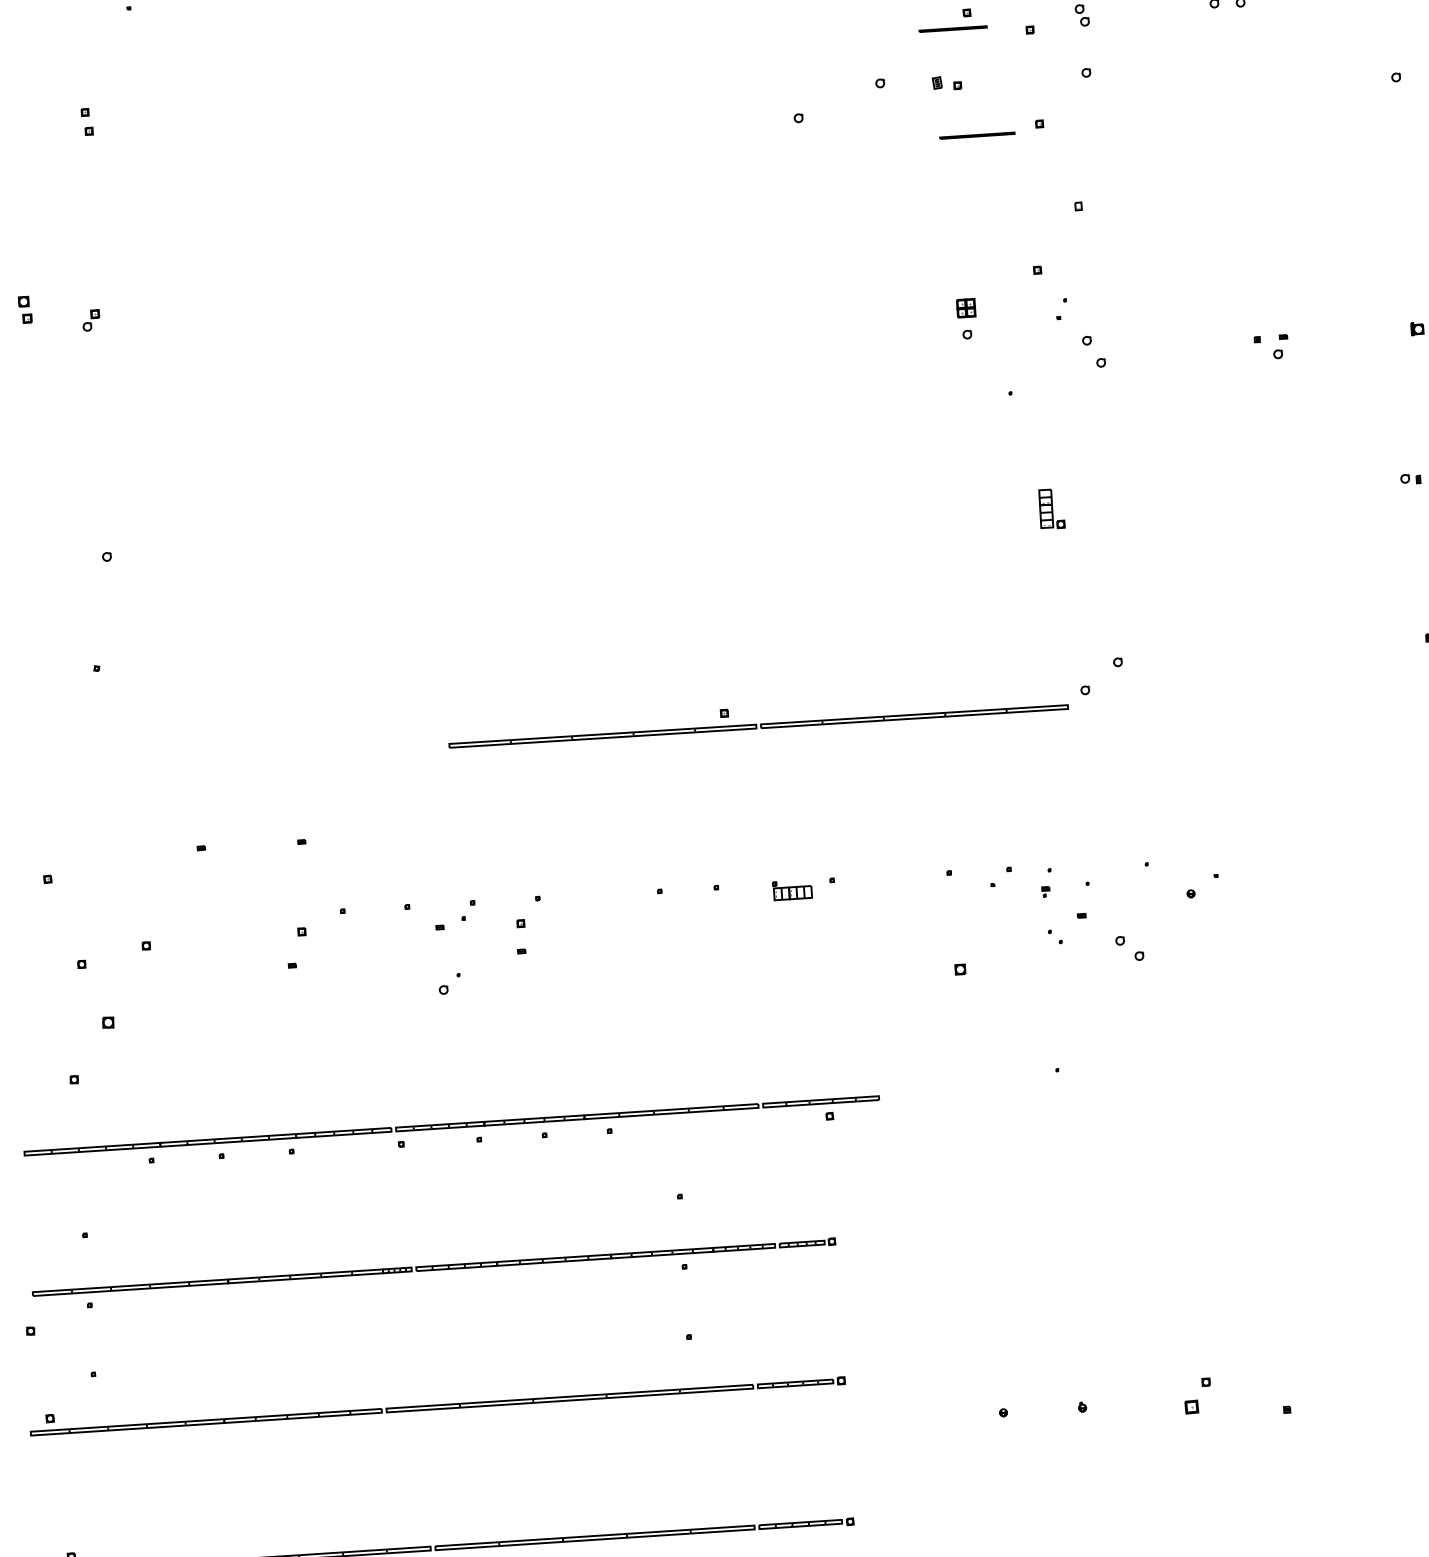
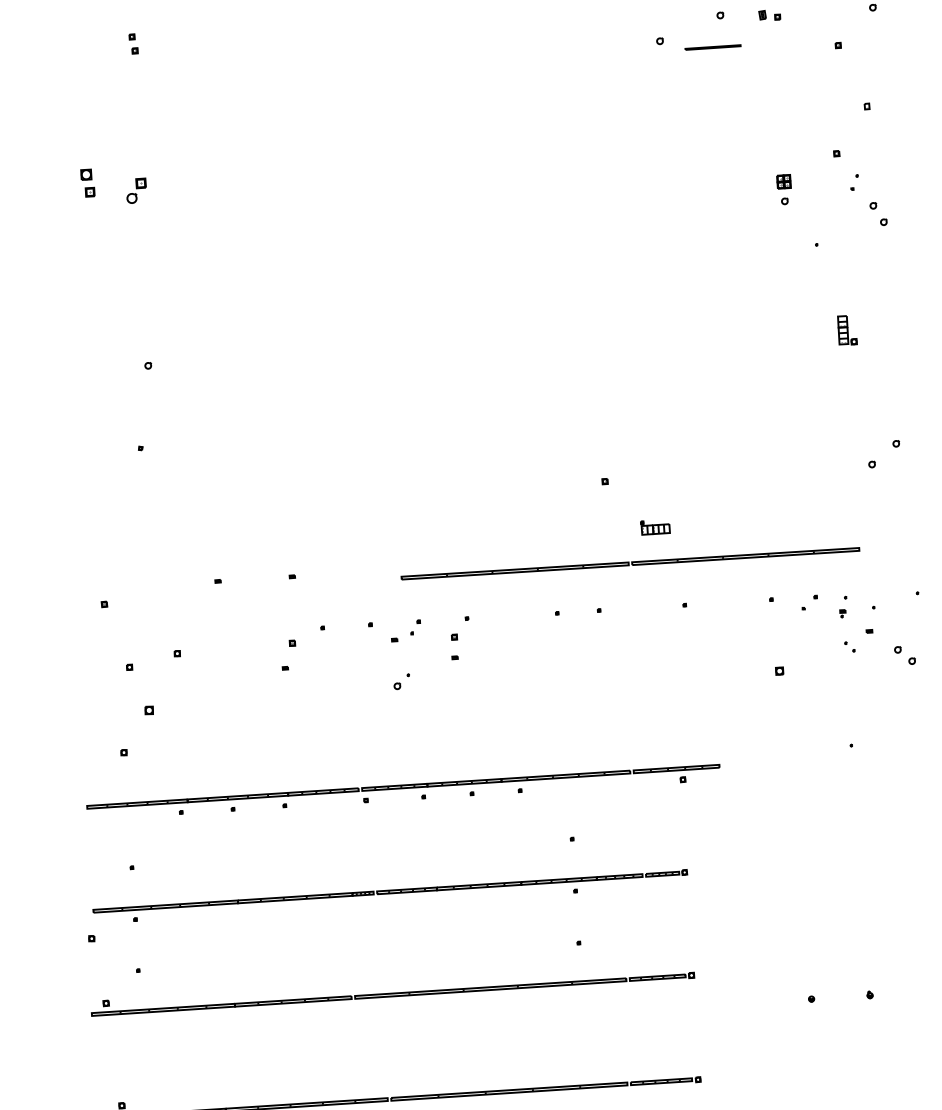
line: (977, 135) -> (713, 47), moved
part: (24, 309) -> (87, 182), size x1.4
part: (91, 320) -> (136, 190), size x1.6
part: (758, 726) -> (630, 563), moved
part: (792, 891) -> (655, 528), moved

